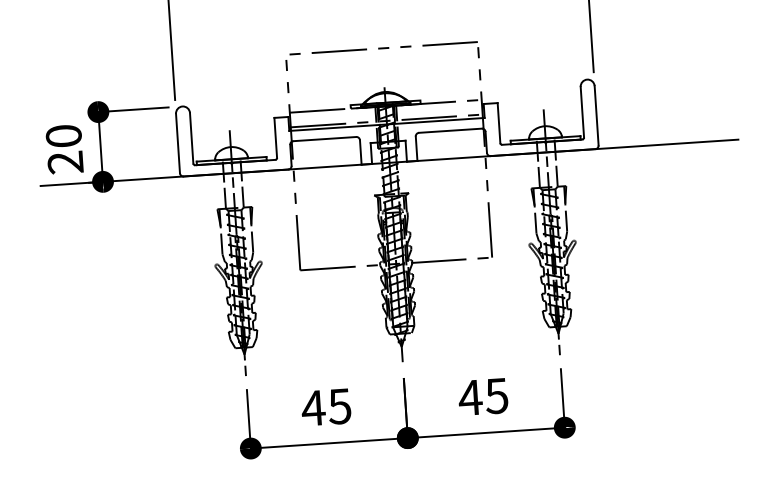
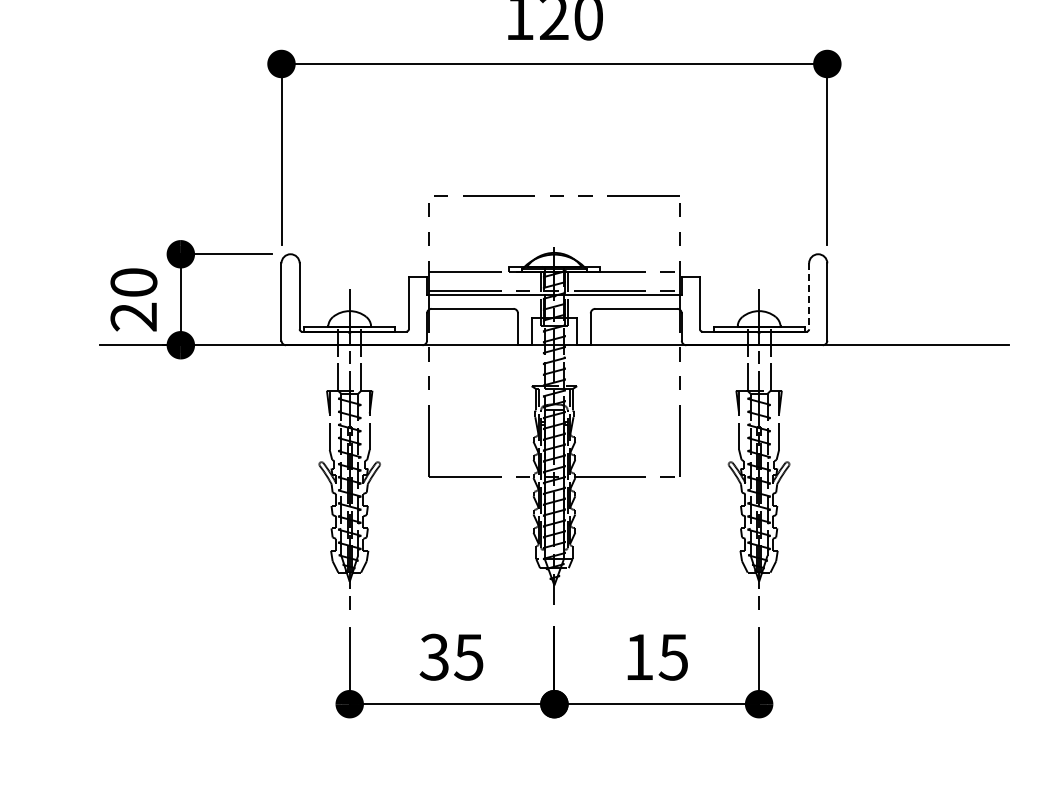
line: (582, 112) -> (809, 296), solid -> dashed
text: (469, 397) -> (638, 656), 45 -> 15
text: (313, 407) -> (434, 656), 45 -> 35

